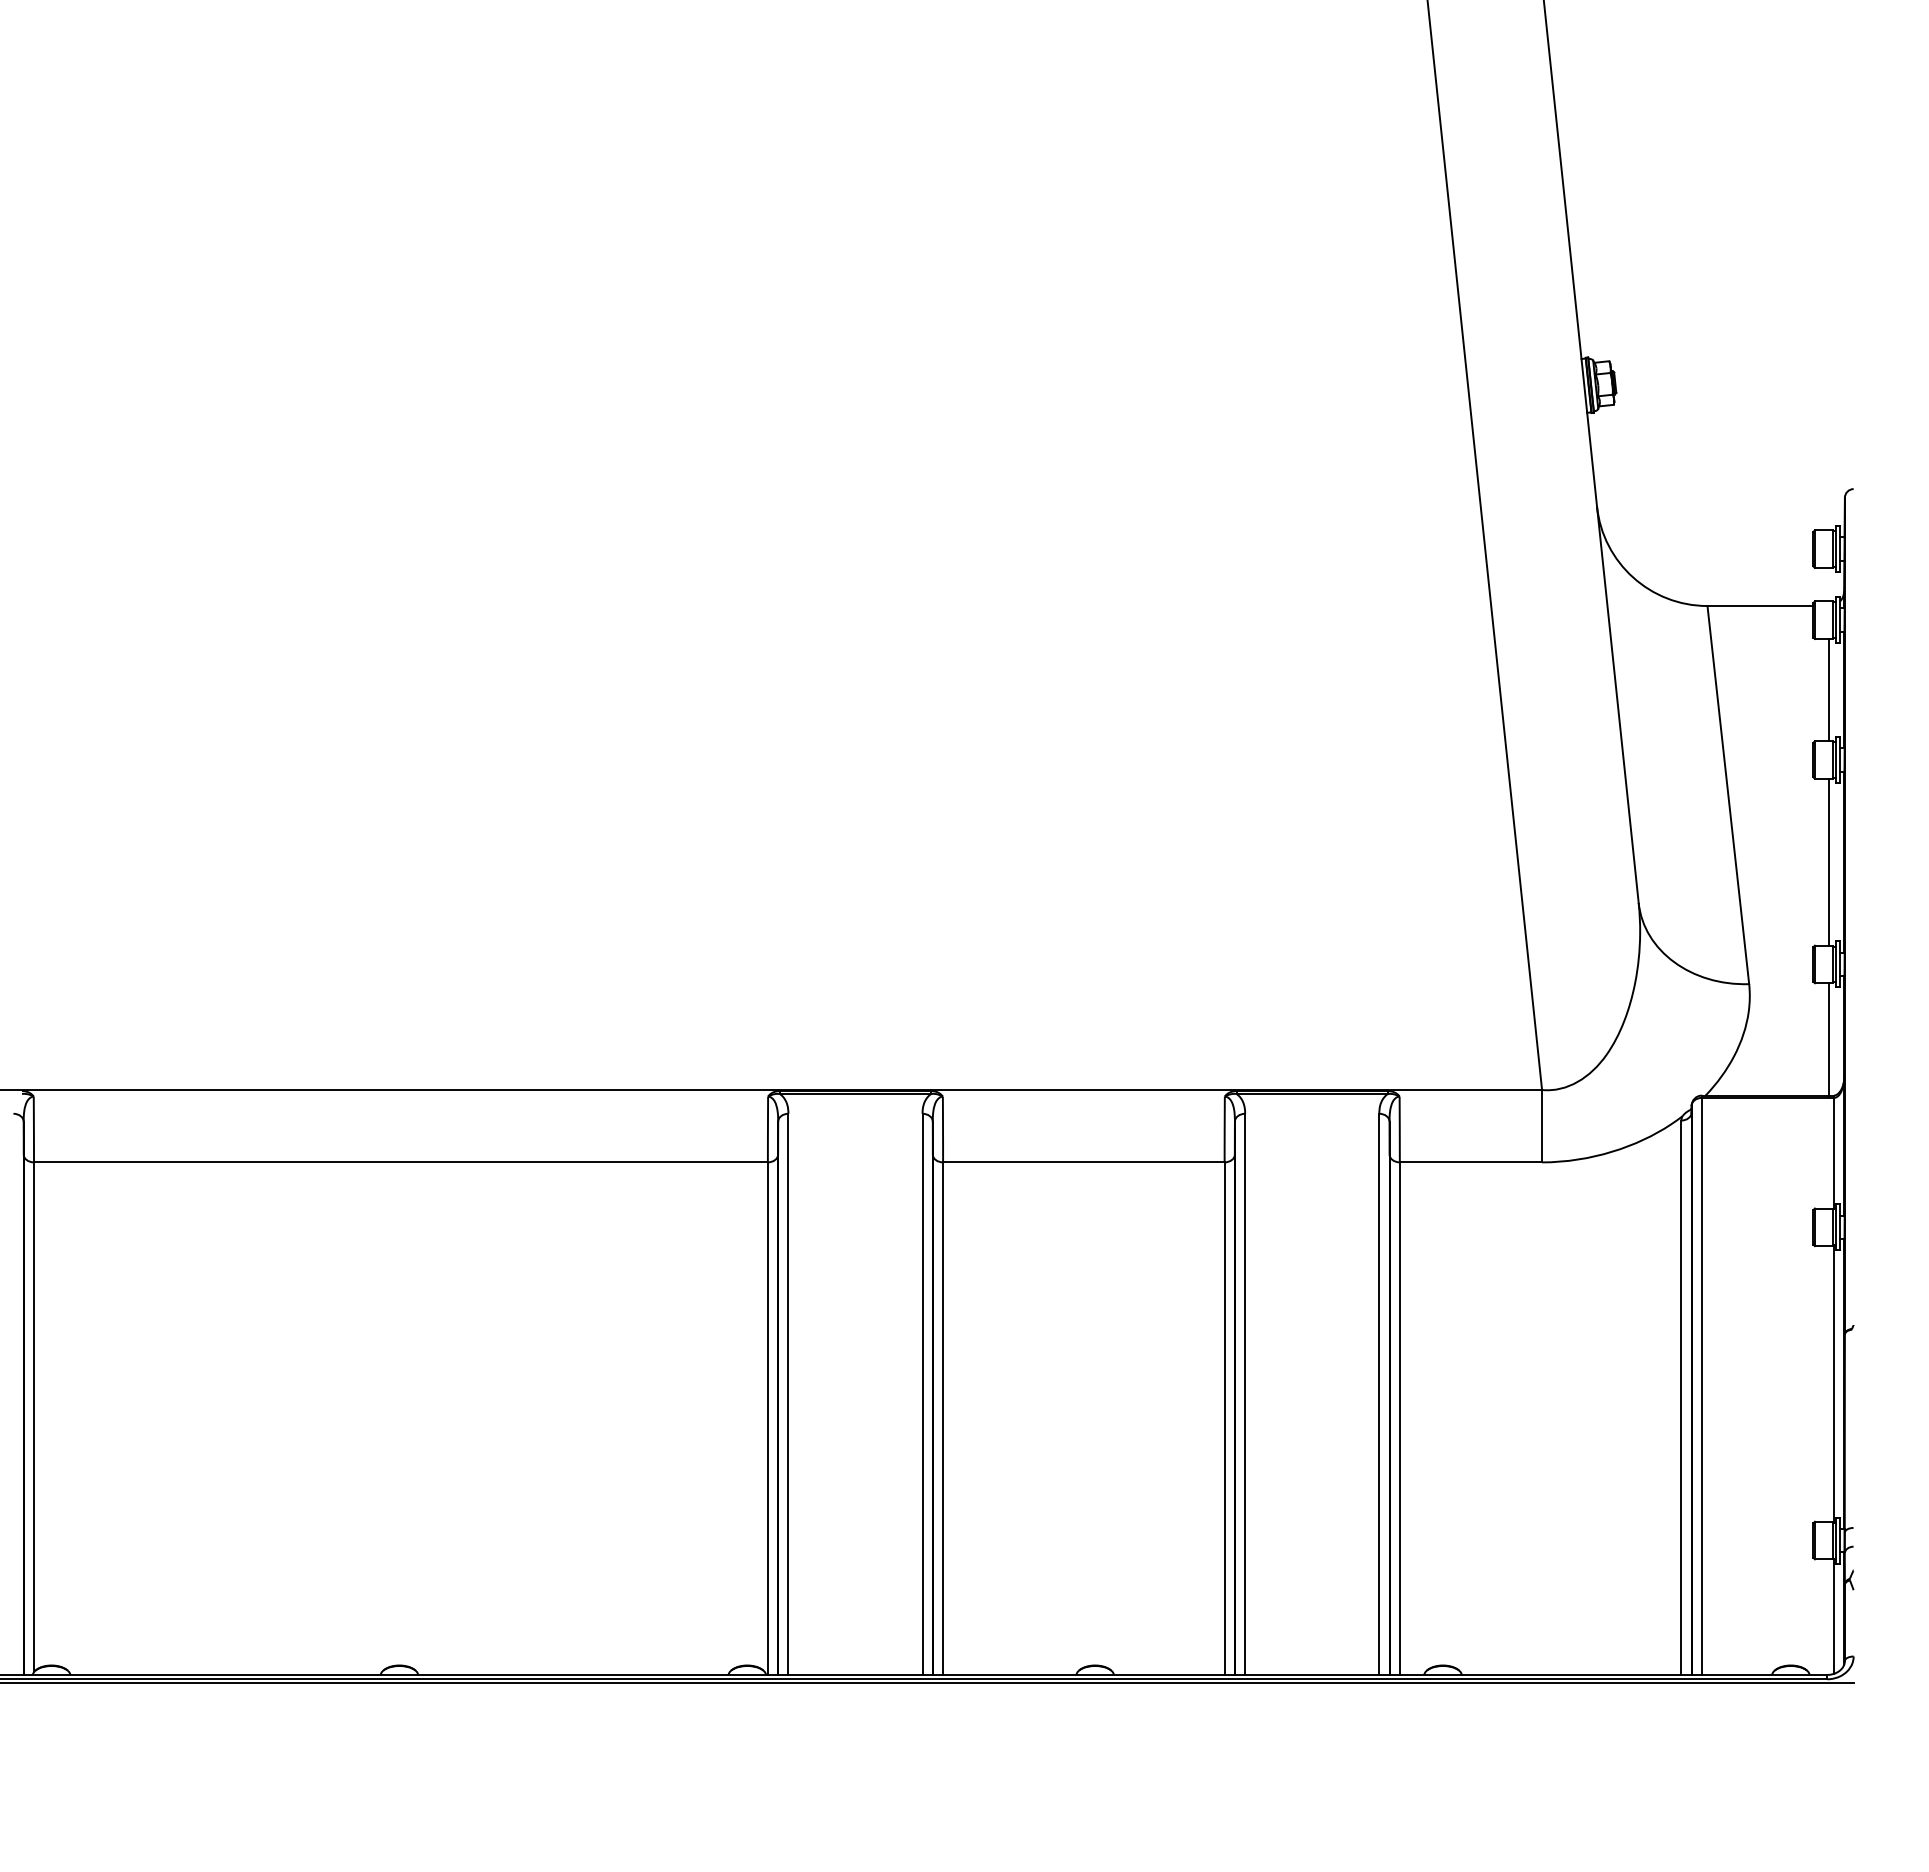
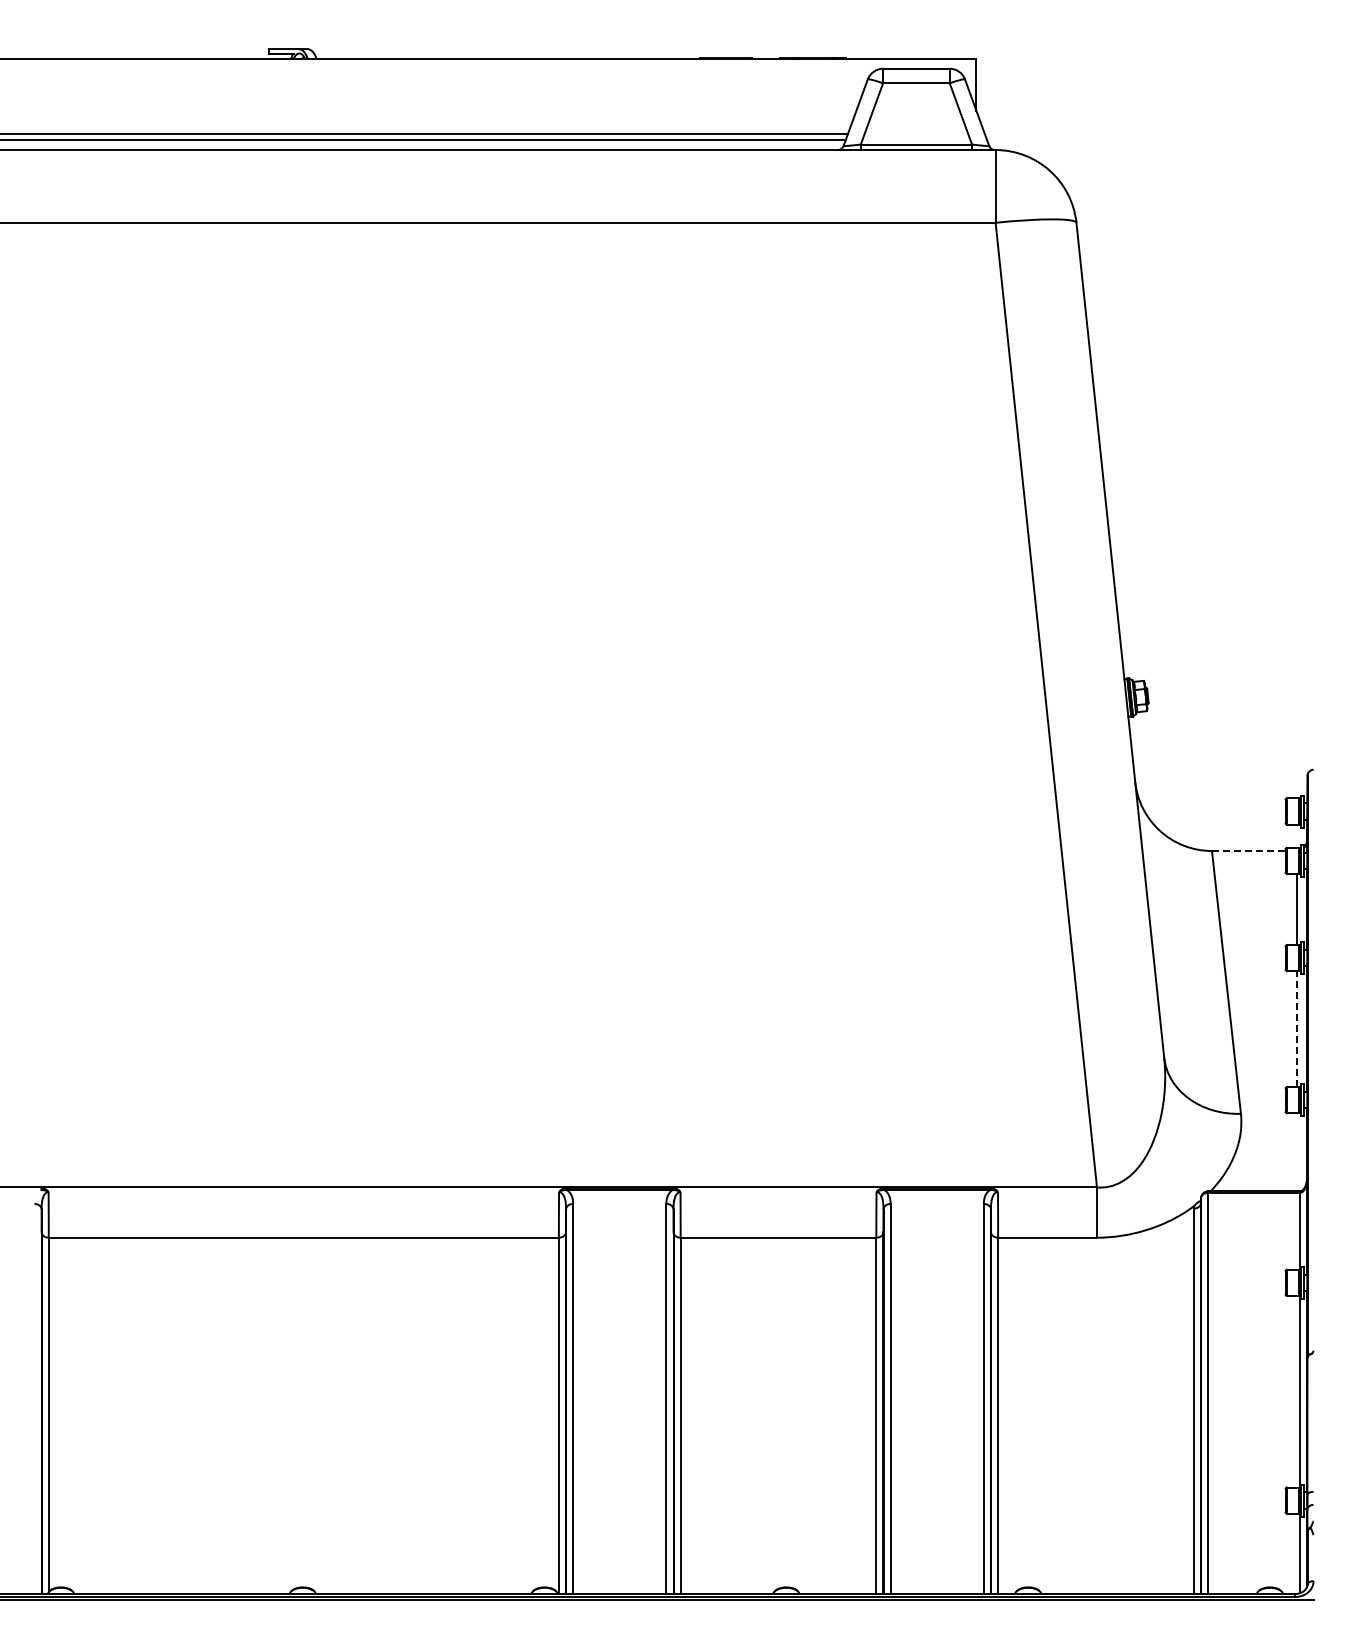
line: (1760, 606) -> (1248, 851), solid -> dashed
line: (1829, 862) -> (1296, 1029), solid -> dashed
line: (1829, 1039) -> (1296, 1152), removed

